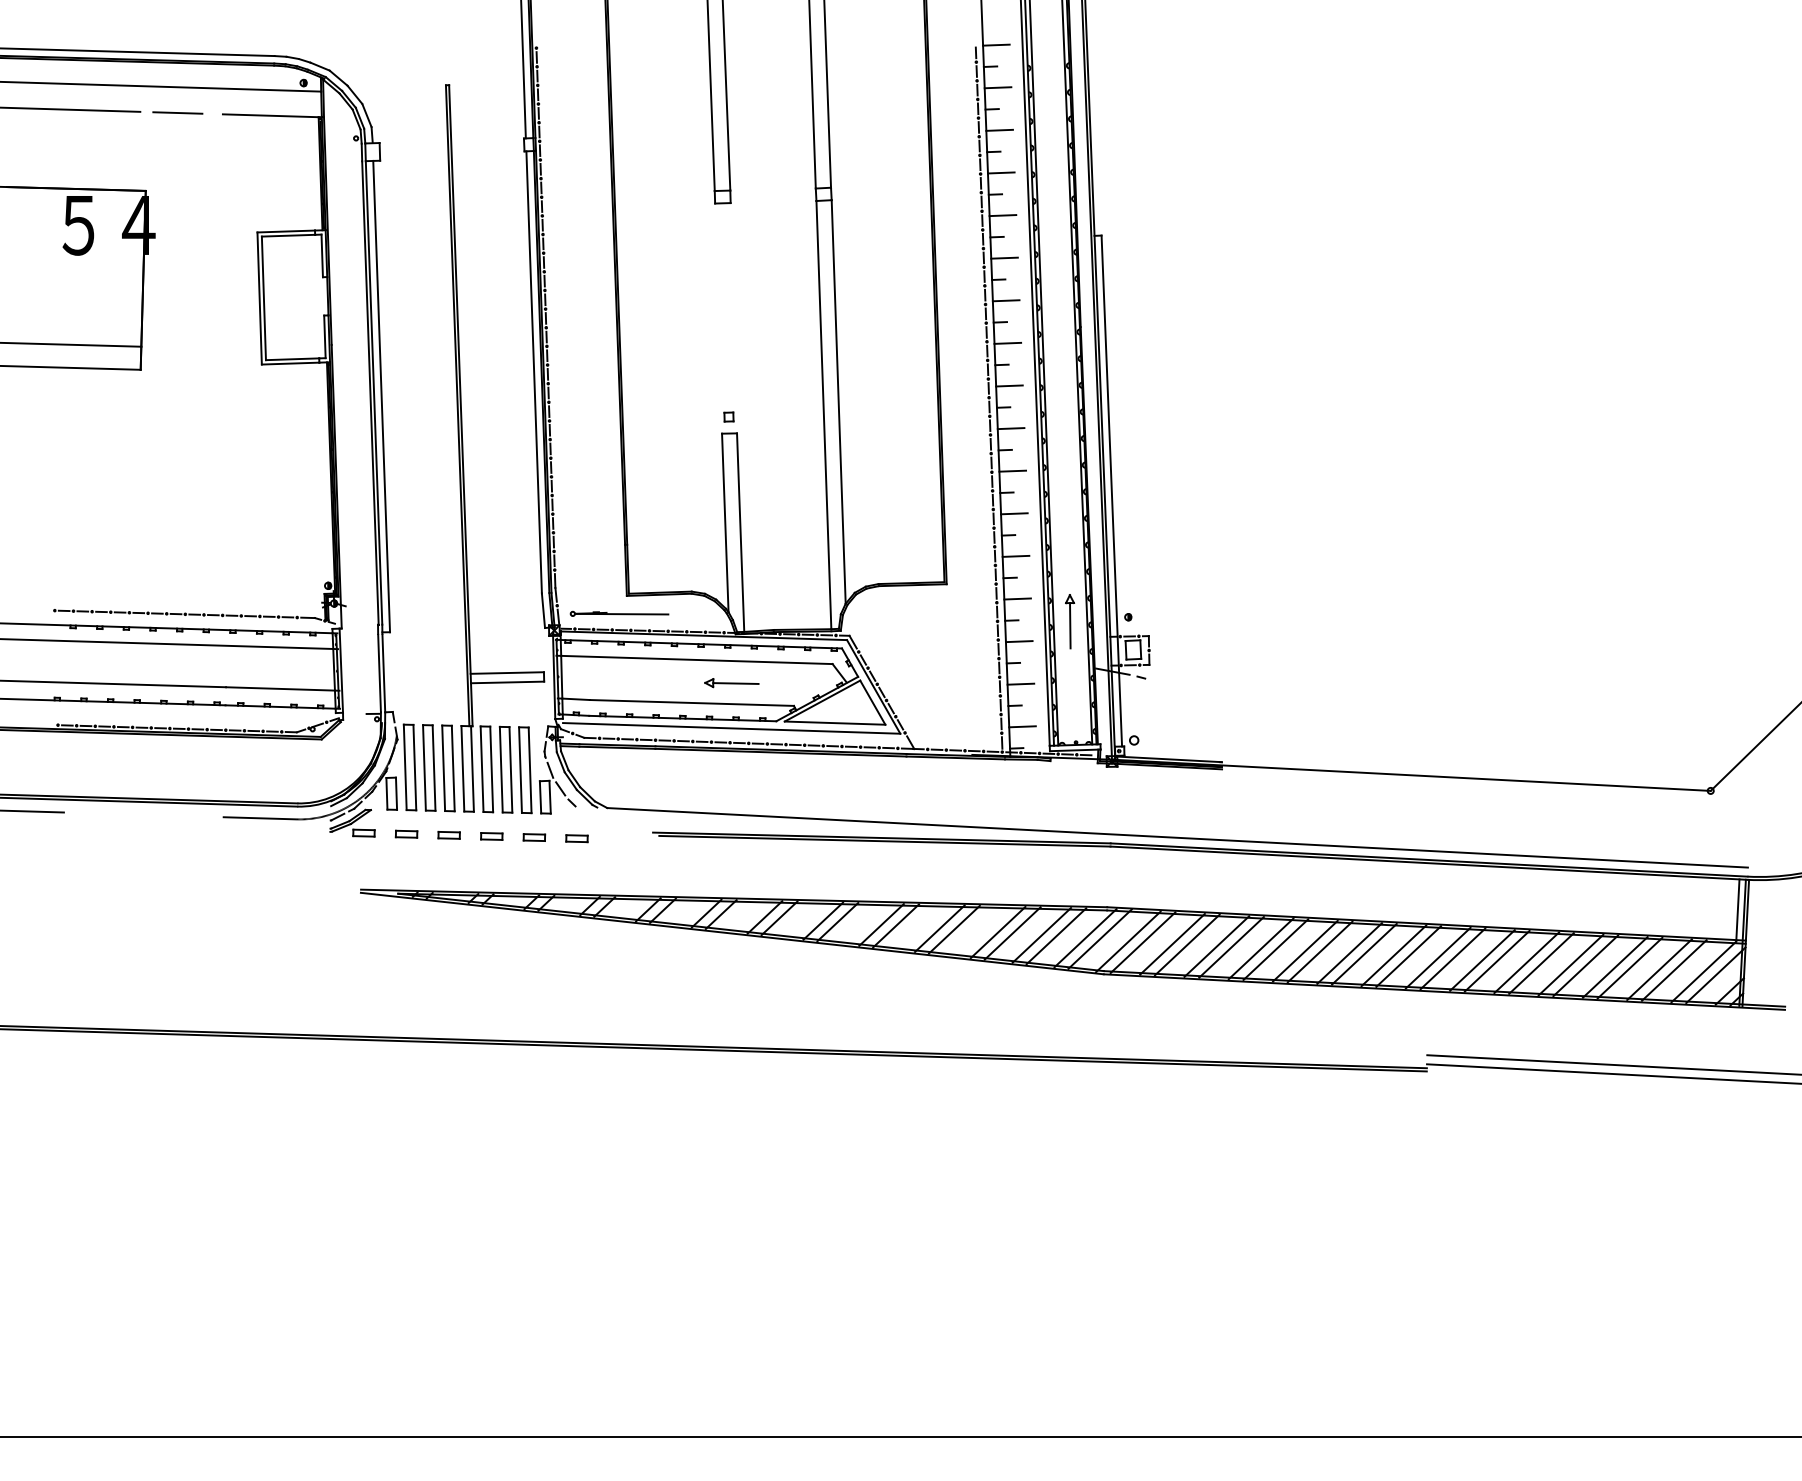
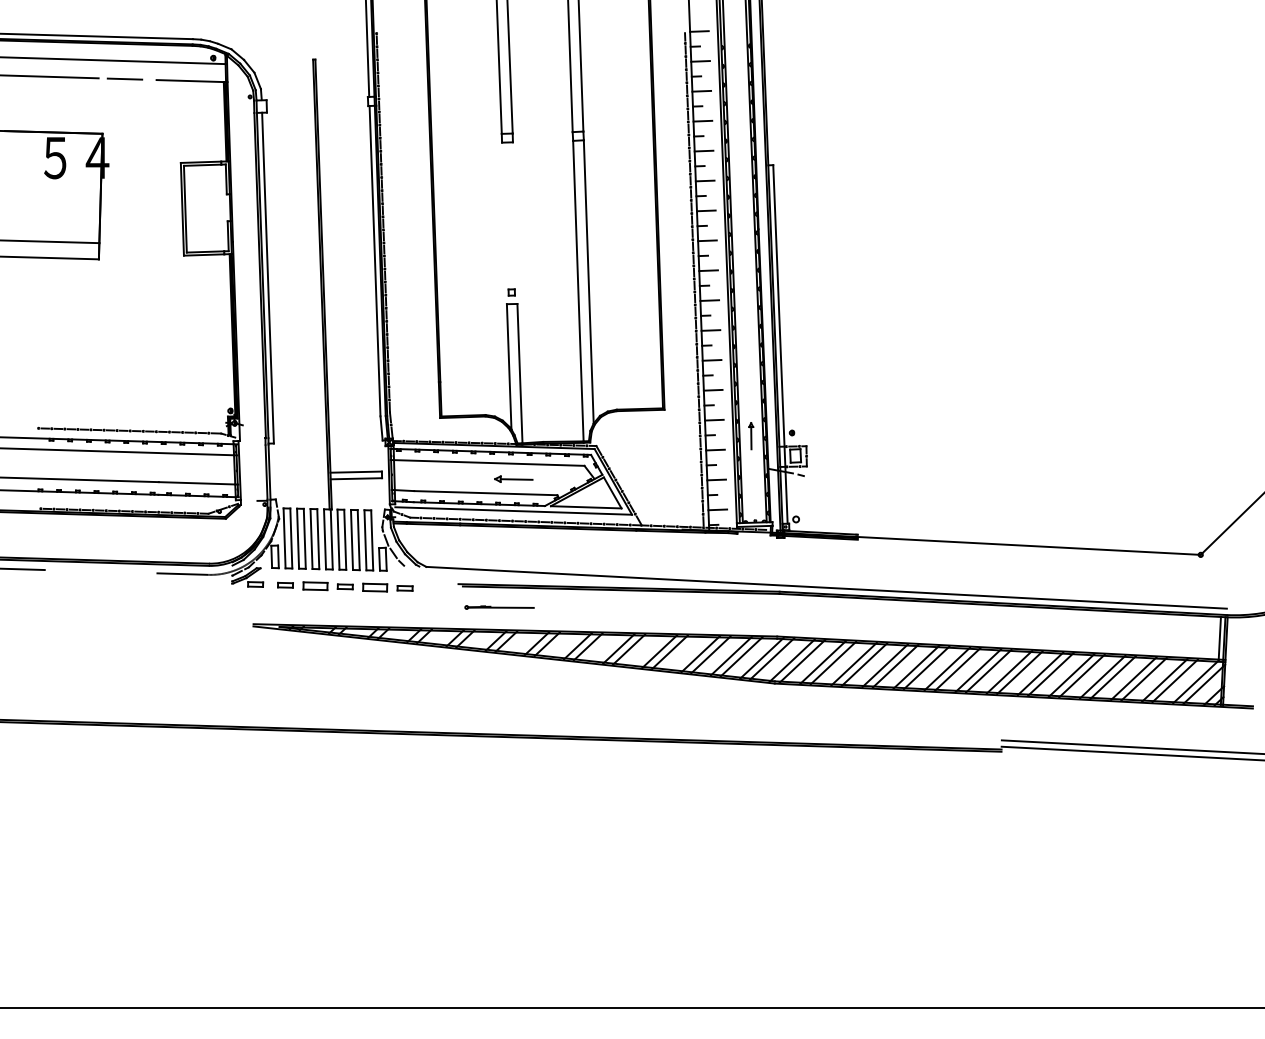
part: (619, 613) -> (499, 607), moved
part: (1070, 621) -> (751, 435), size x0.7
part: (448, 834) -> (314, 585), size x1.6
part: (534, 837) -> (375, 587), size x1.6

